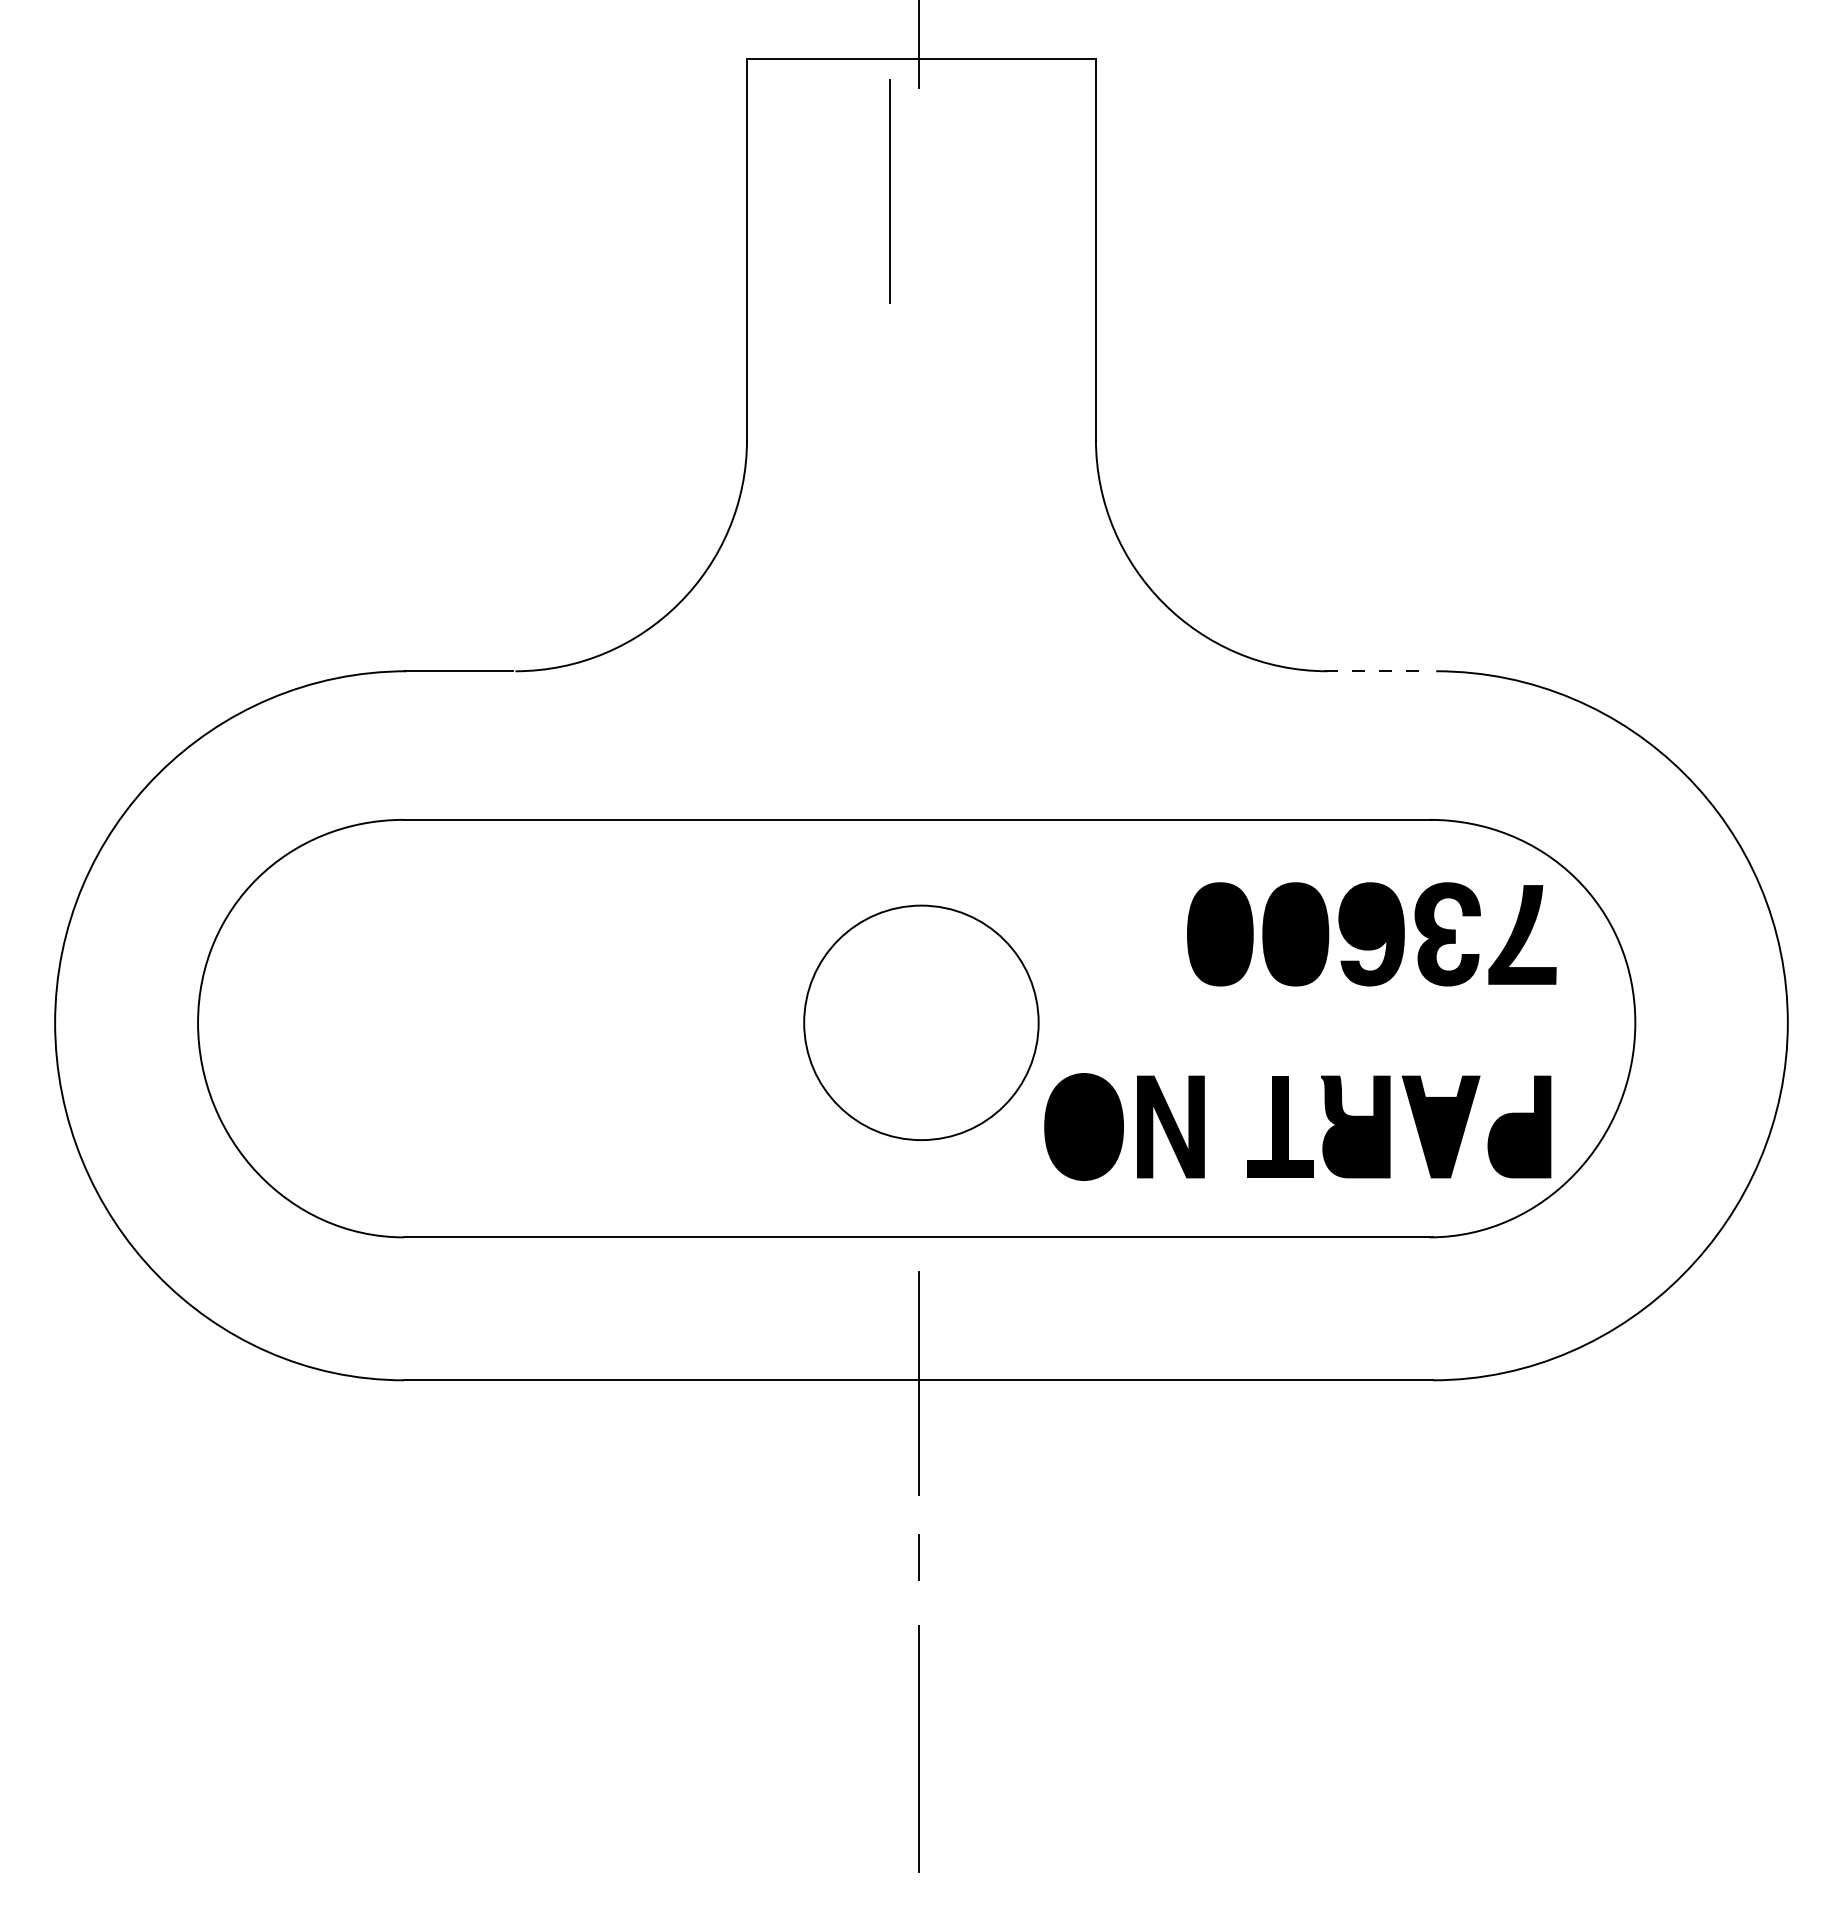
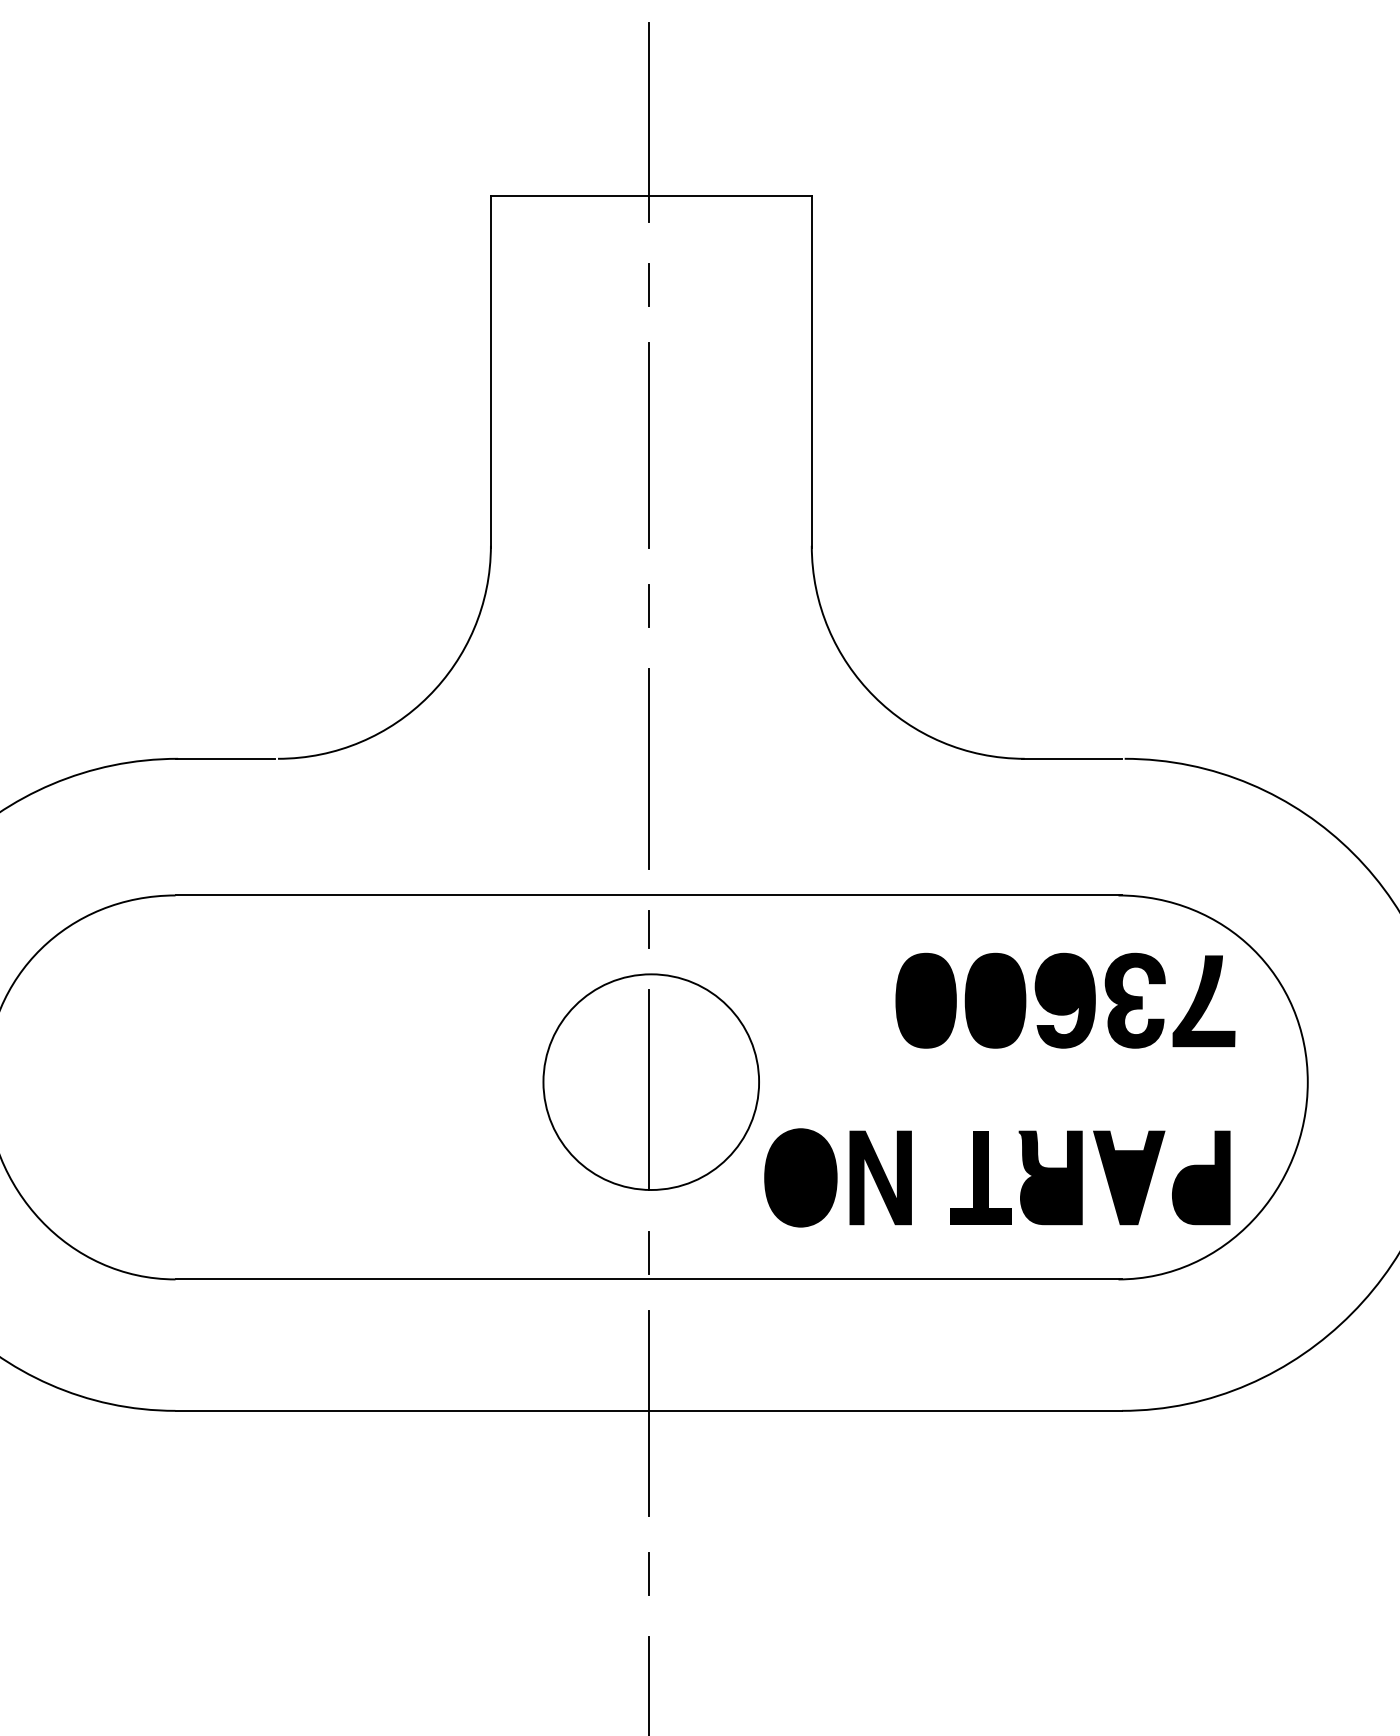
line: (918, 156) -> (648, 285), added
line: (889, 191) -> (648, 445), moved
line: (918, 505) -> (648, 606), added
line: (1379, 671) -> (1072, 759), dashed -> solid
line: (918, 682) -> (648, 769), added
line: (918, 856) -> (648, 929), added
line: (918, 1031) -> (648, 1090), added
line: (918, 1208) -> (648, 1252), added

